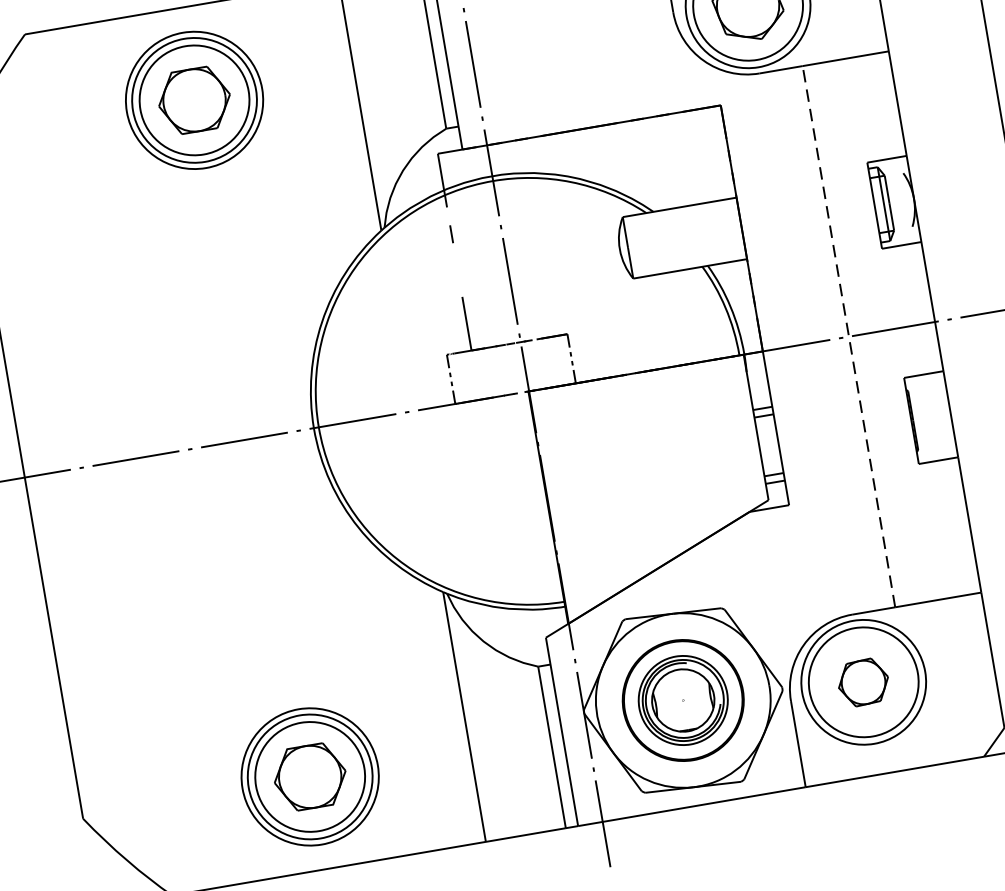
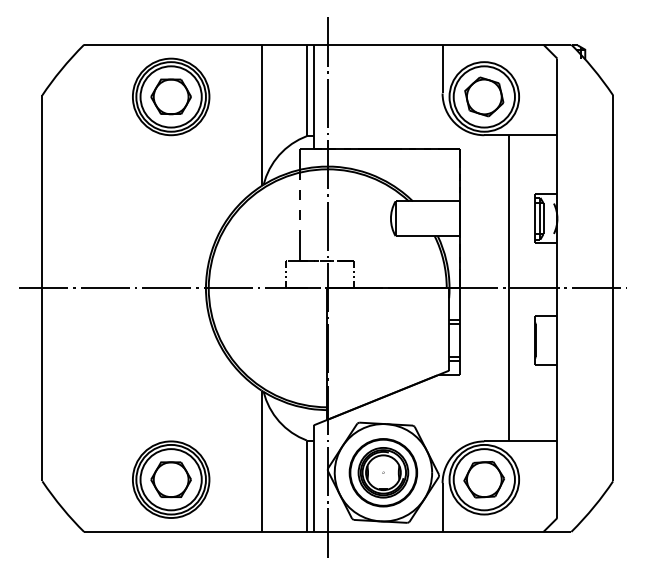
line: (456, 269) -> (299, 214), added
line: (848, 335) -> (508, 287), dashed -> solid
part: (862, 682) -> (483, 479), size x1.43

